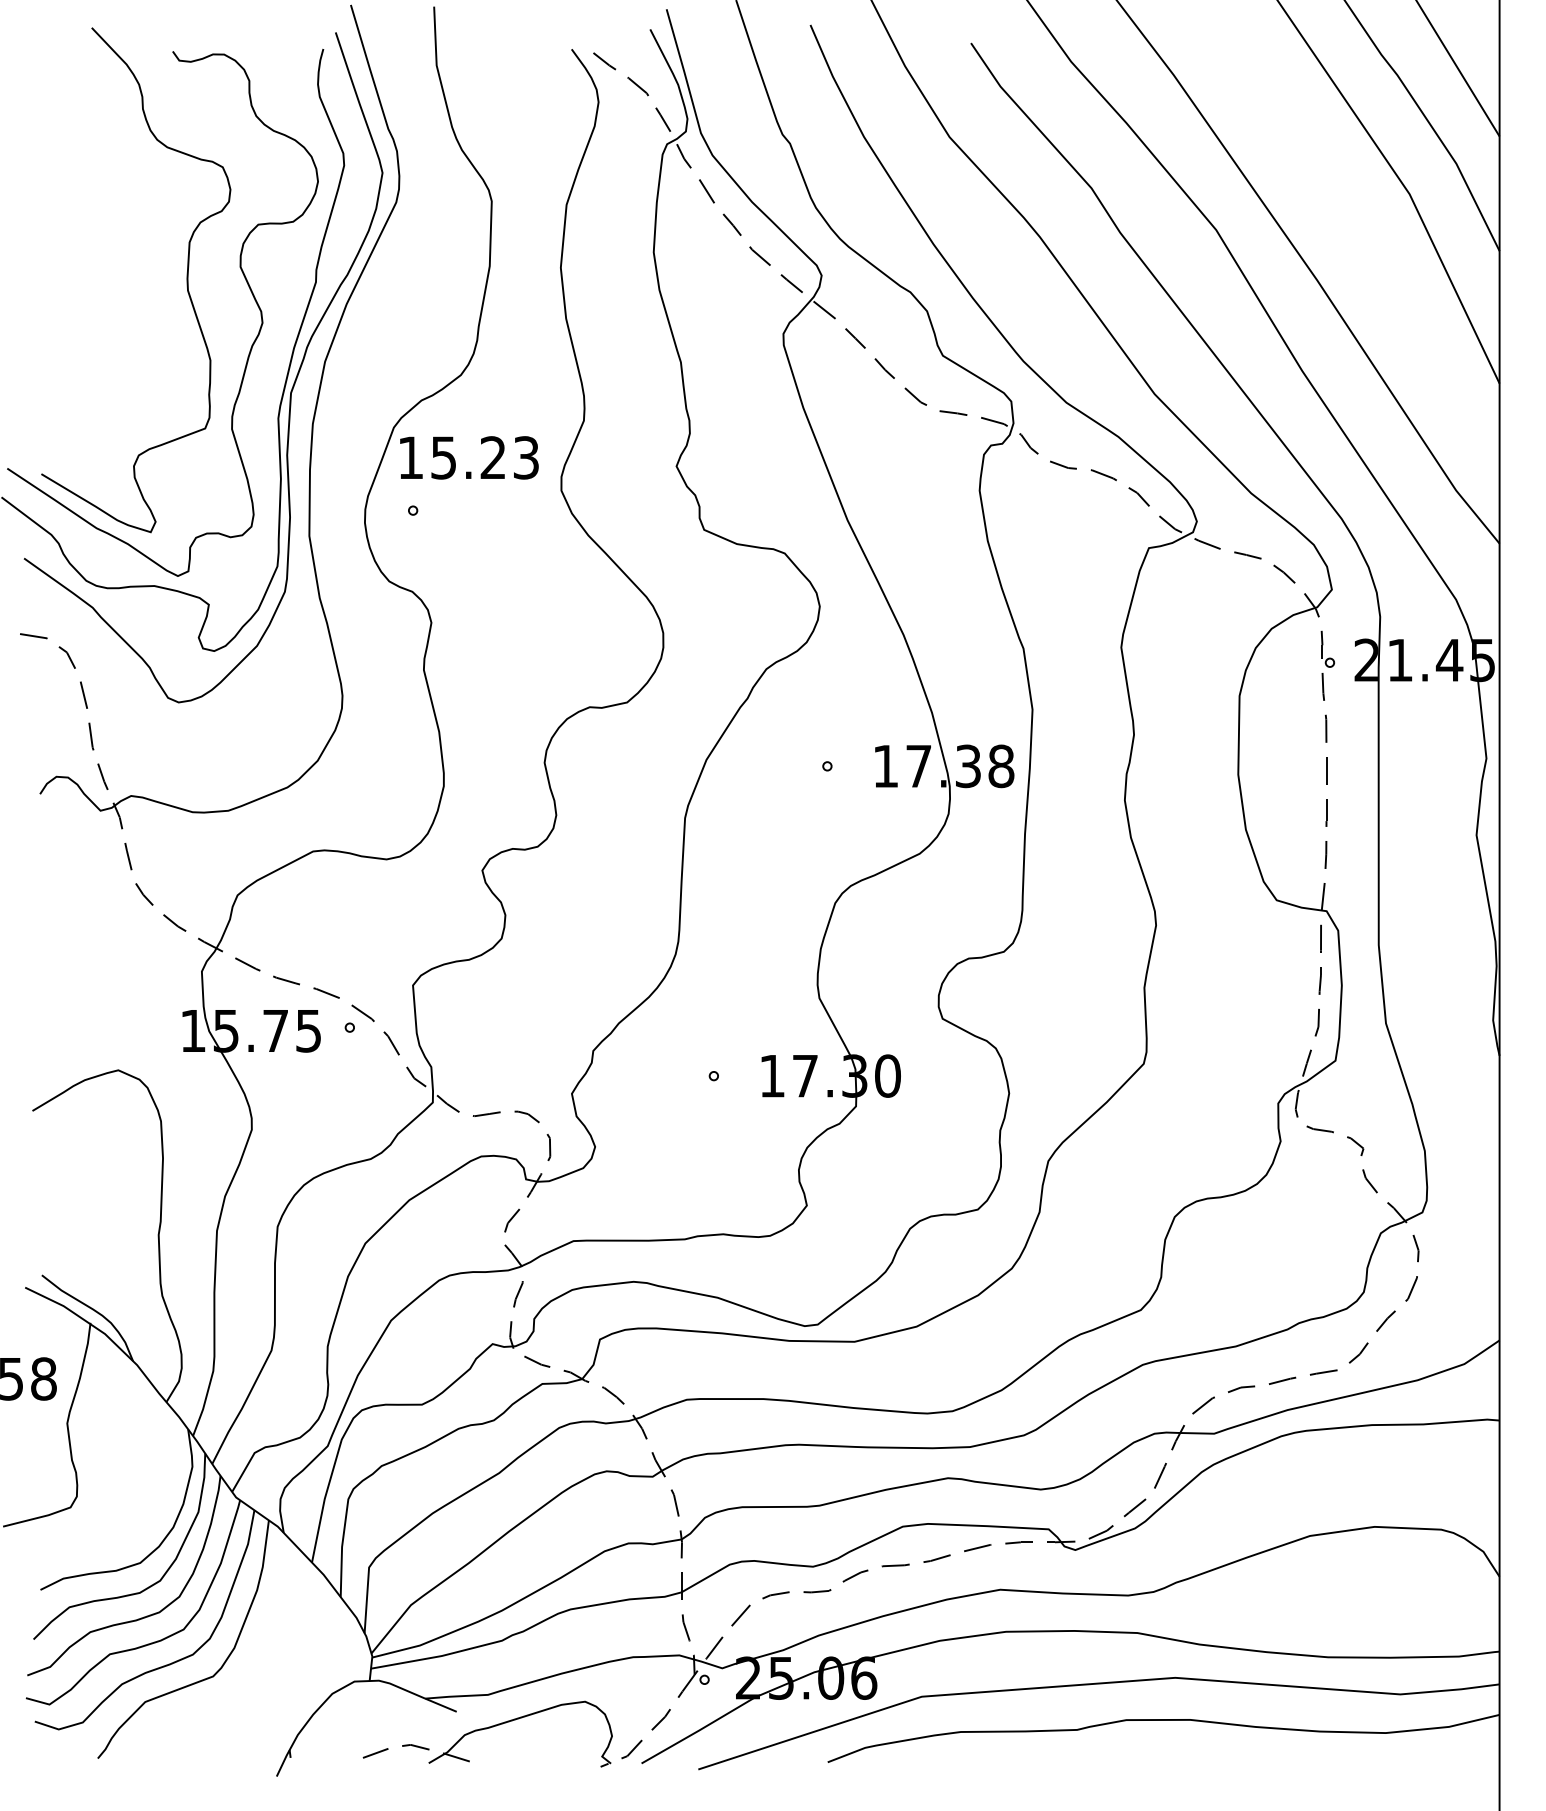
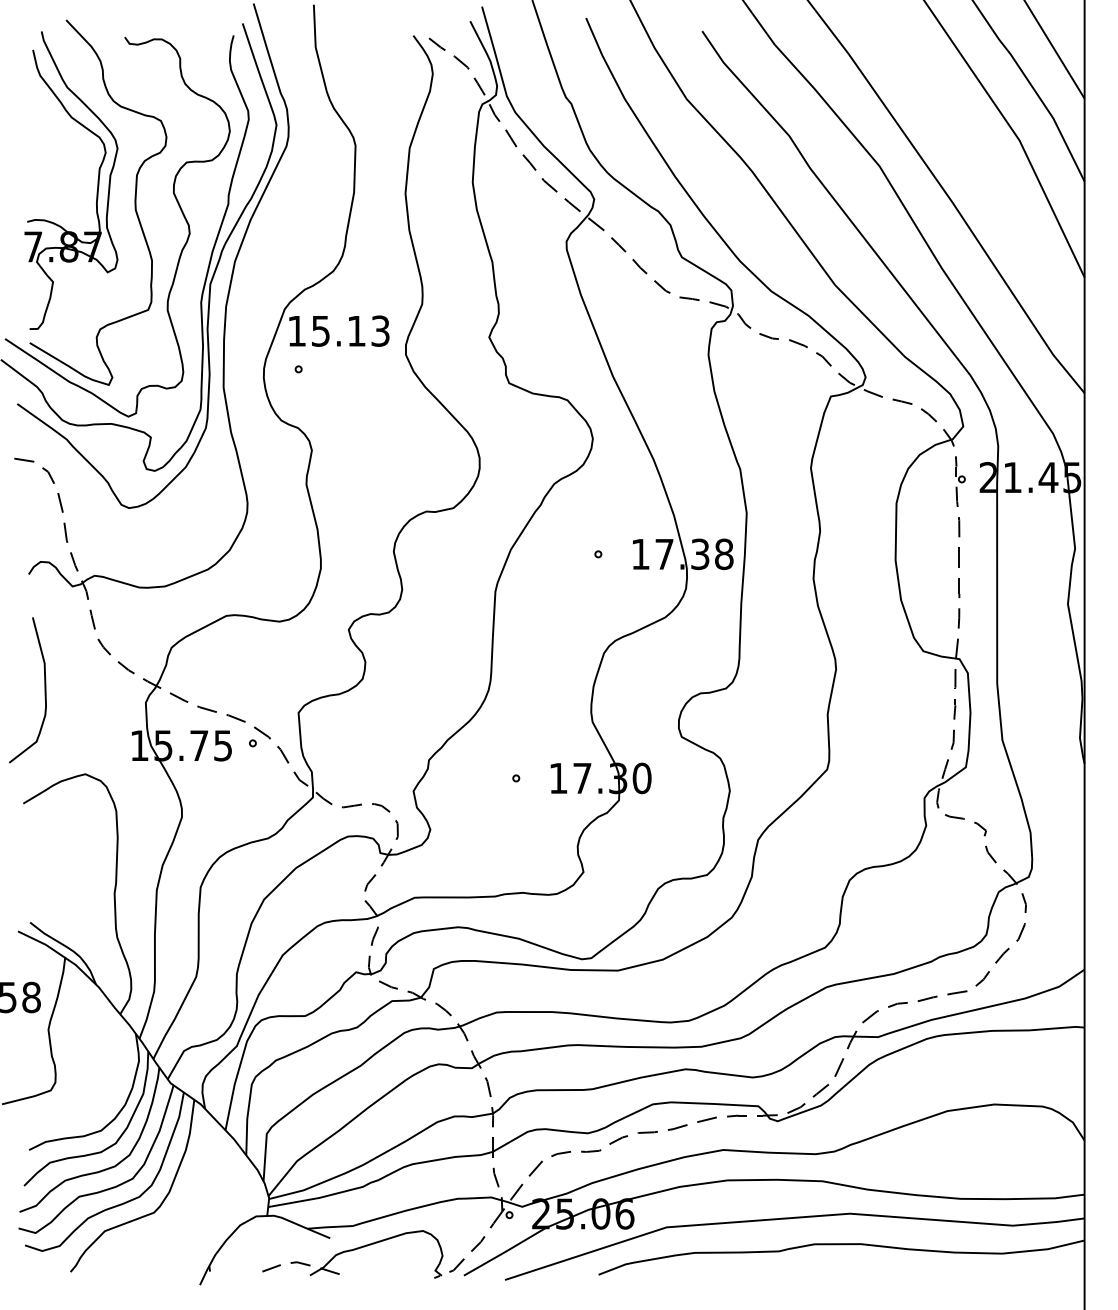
part: (135, 249) -> (97, 180), added
text: (492, 457) -> (356, 330), 15.23 -> 15.13
curve: (62, 954) -> (45, 690), added

